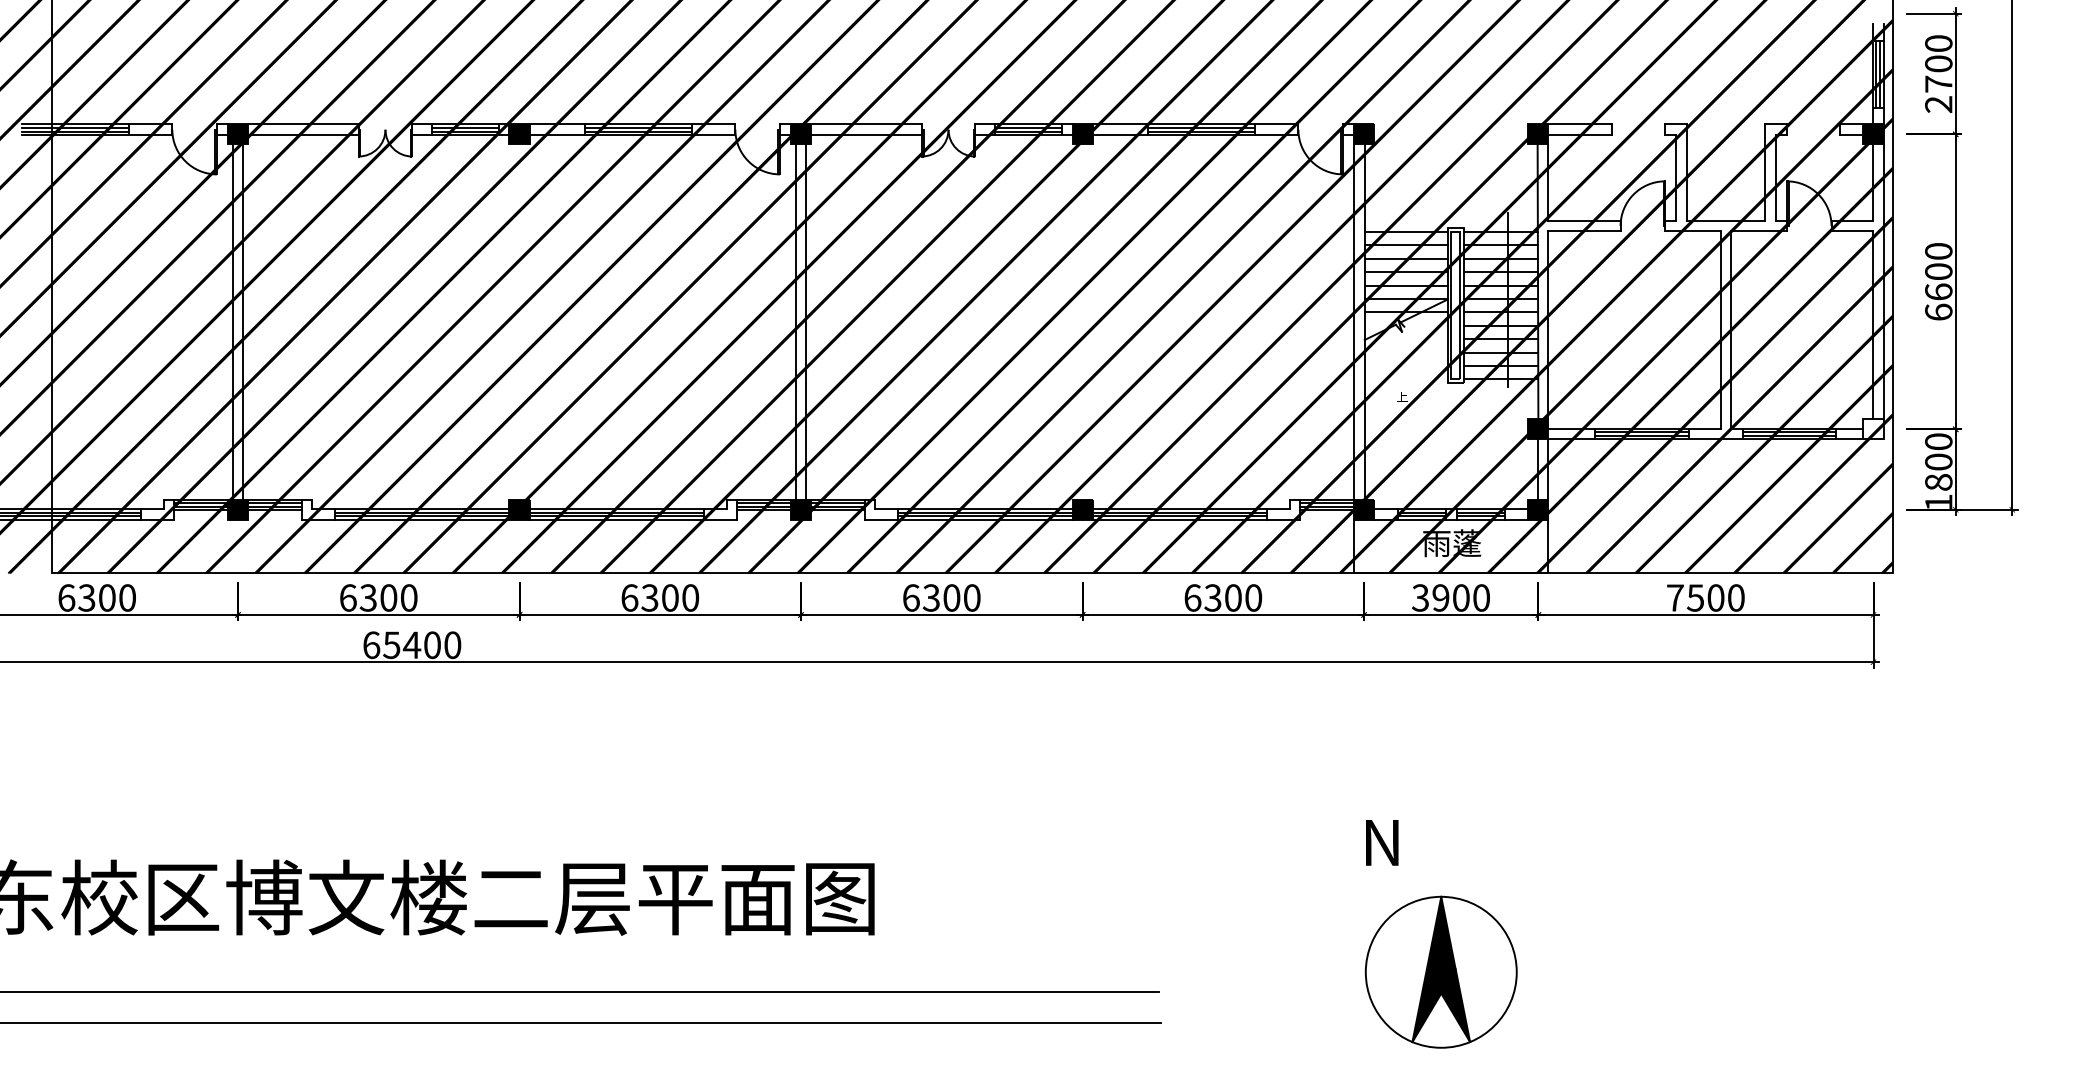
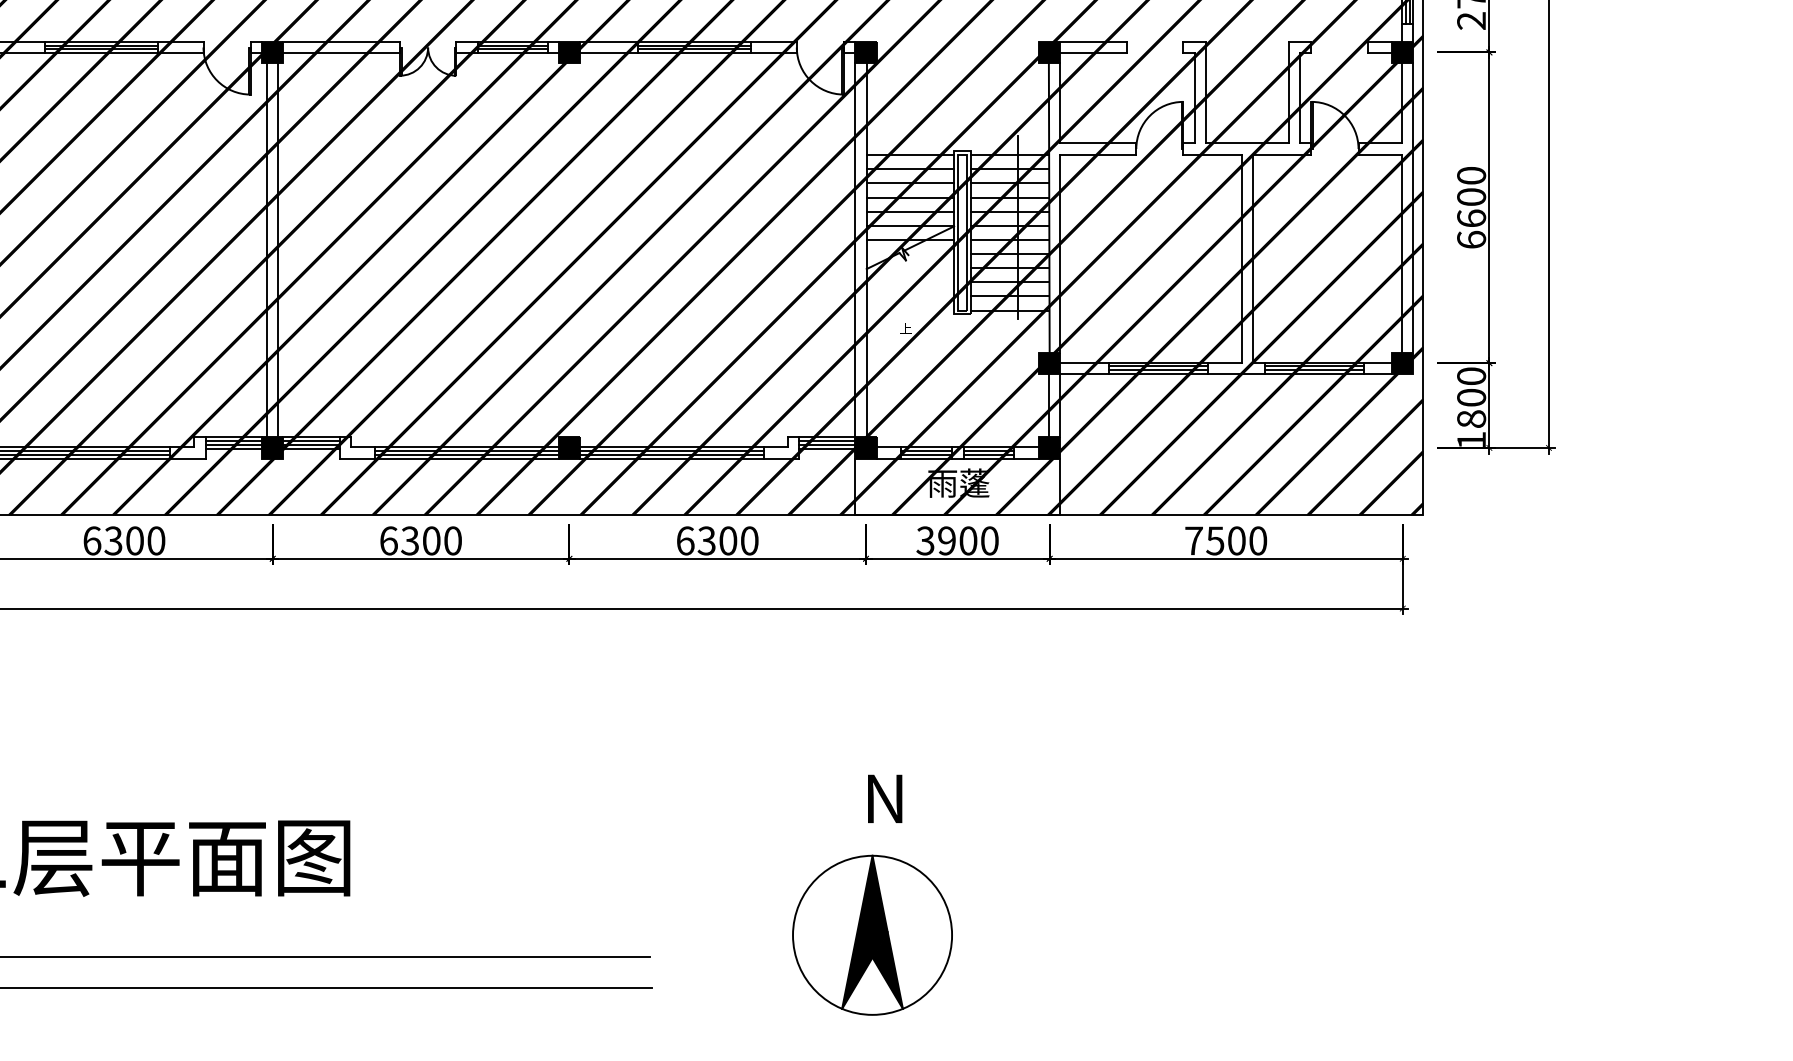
fill: (1873, 429) -> (1402, 363), added
part: (1440, 971) -> (871, 934), moved

